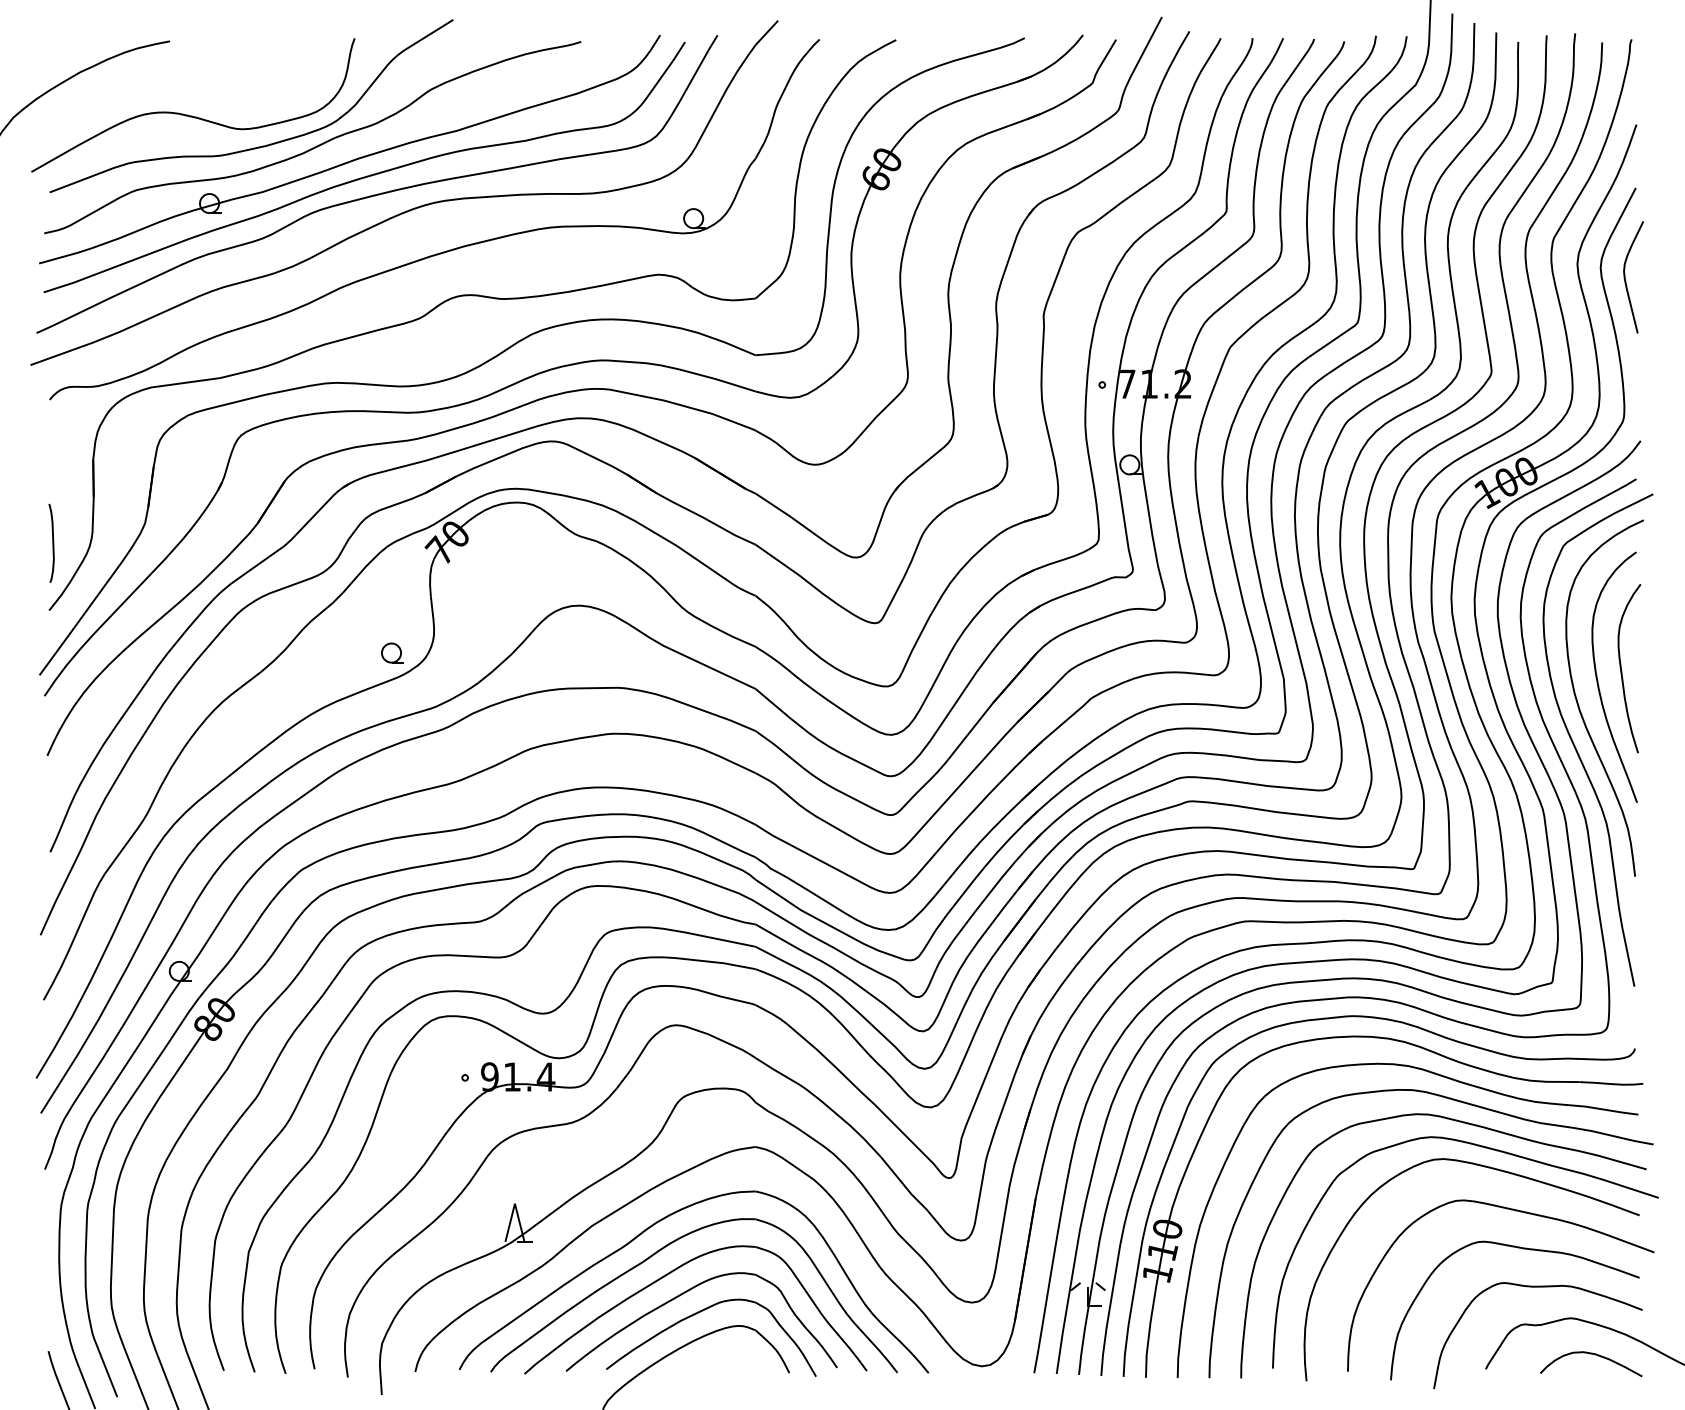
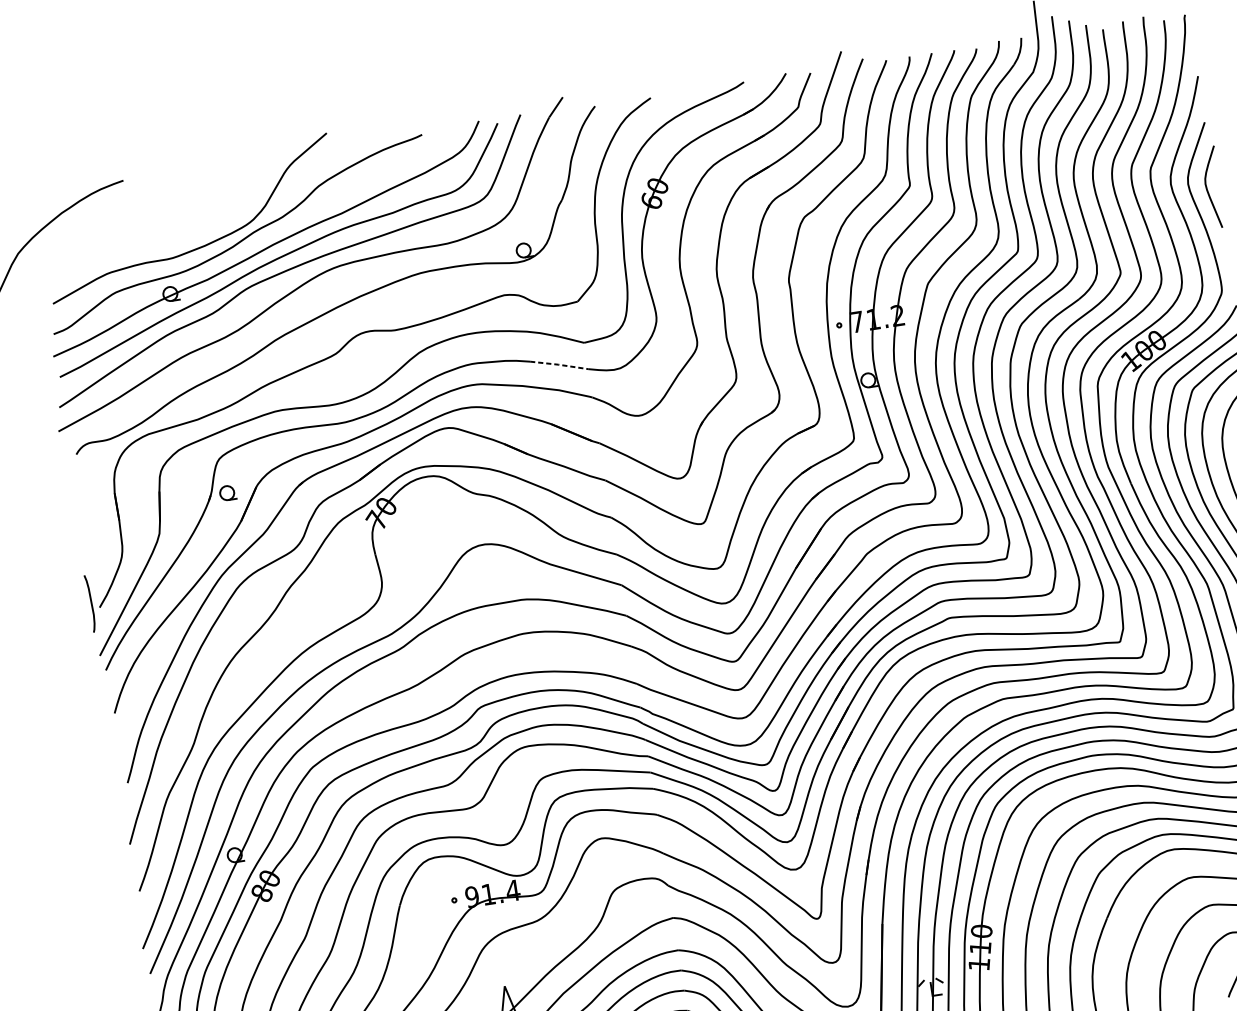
curve: (192, 115) -> (148, 231), removed
line: (717, 379) -> (559, 364), solid -> dashed
curve: (52, 542) -> (90, 603), moved
part: (392, 652) -> (227, 492), moved

